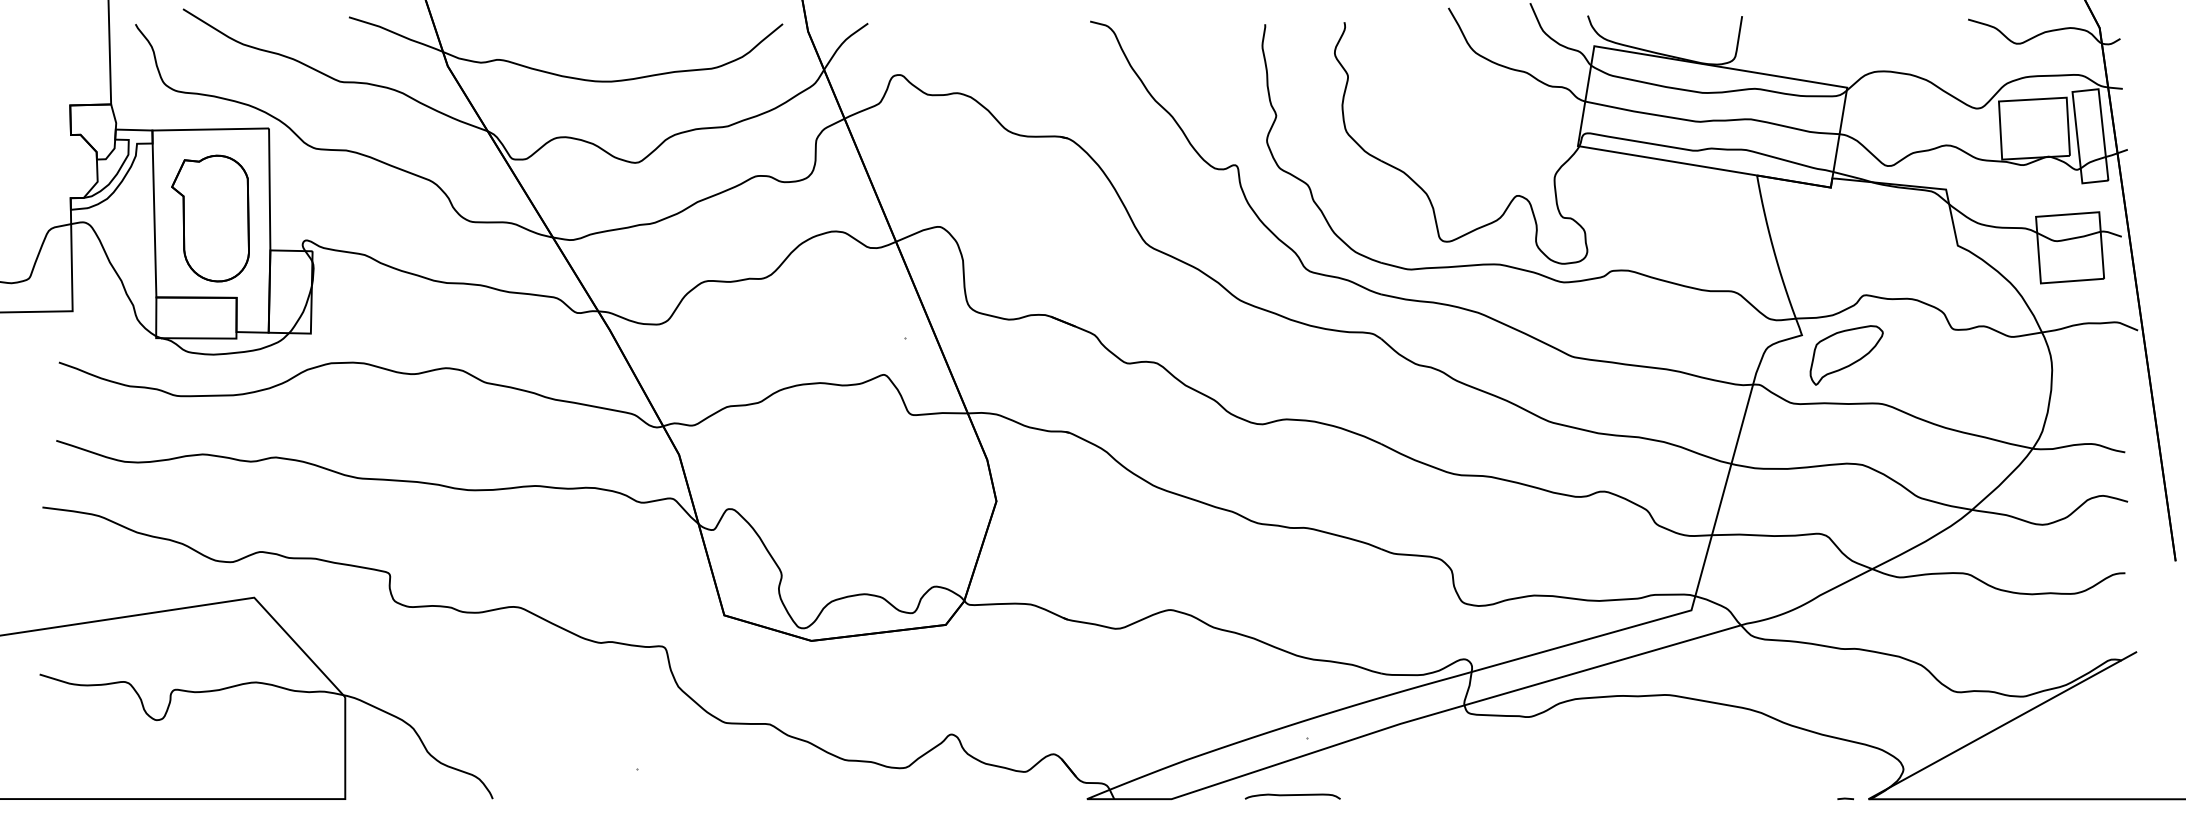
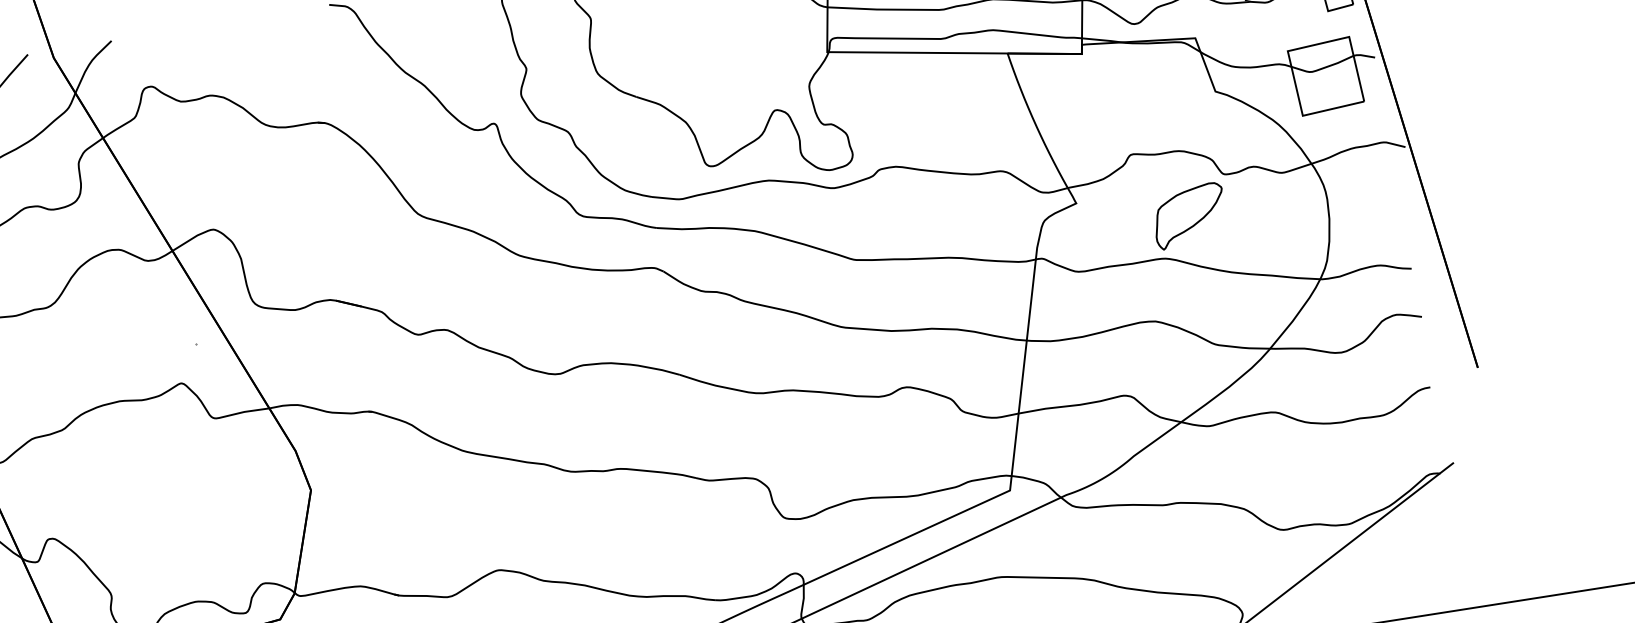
part: (1846, 355) -> (1189, 216), moved

